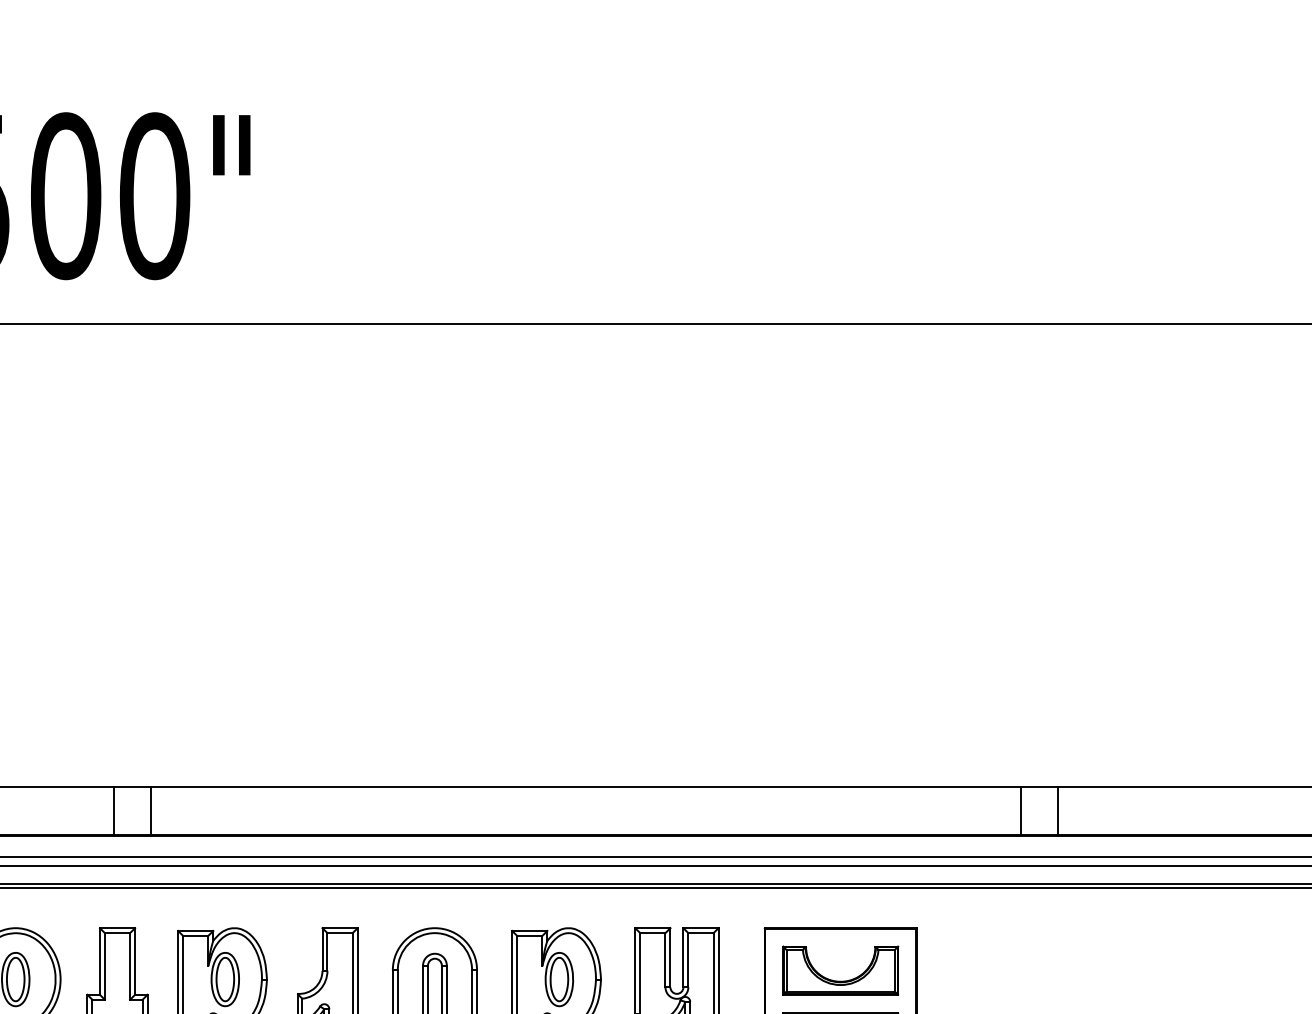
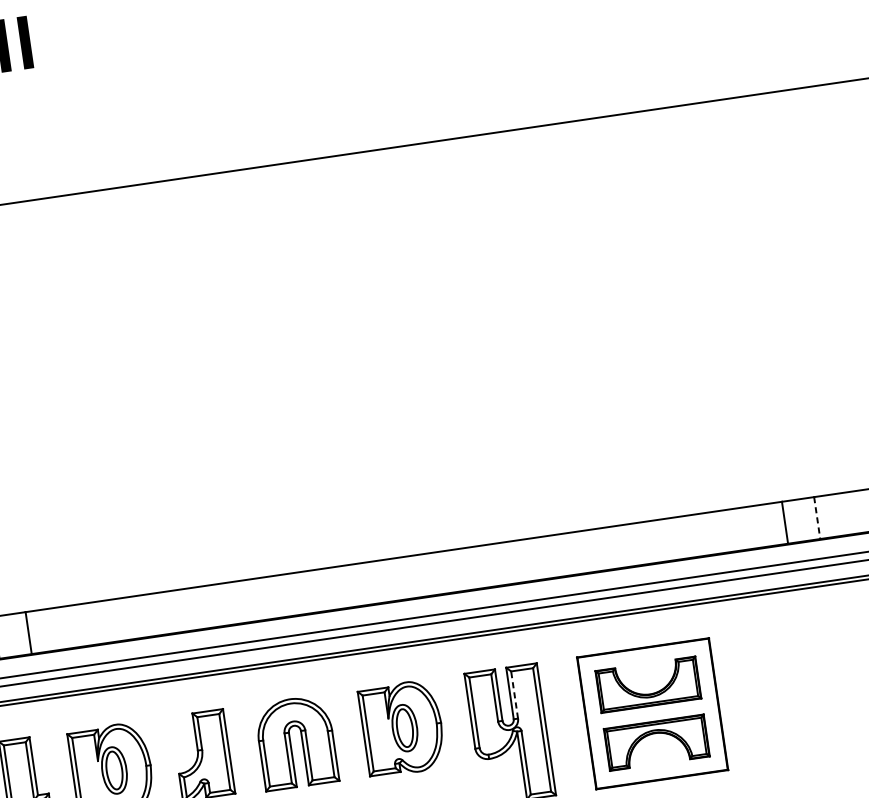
line: (1058, 811) -> (817, 518), solid -> dashed
line: (688, 959) -> (514, 694), solid -> dashed

